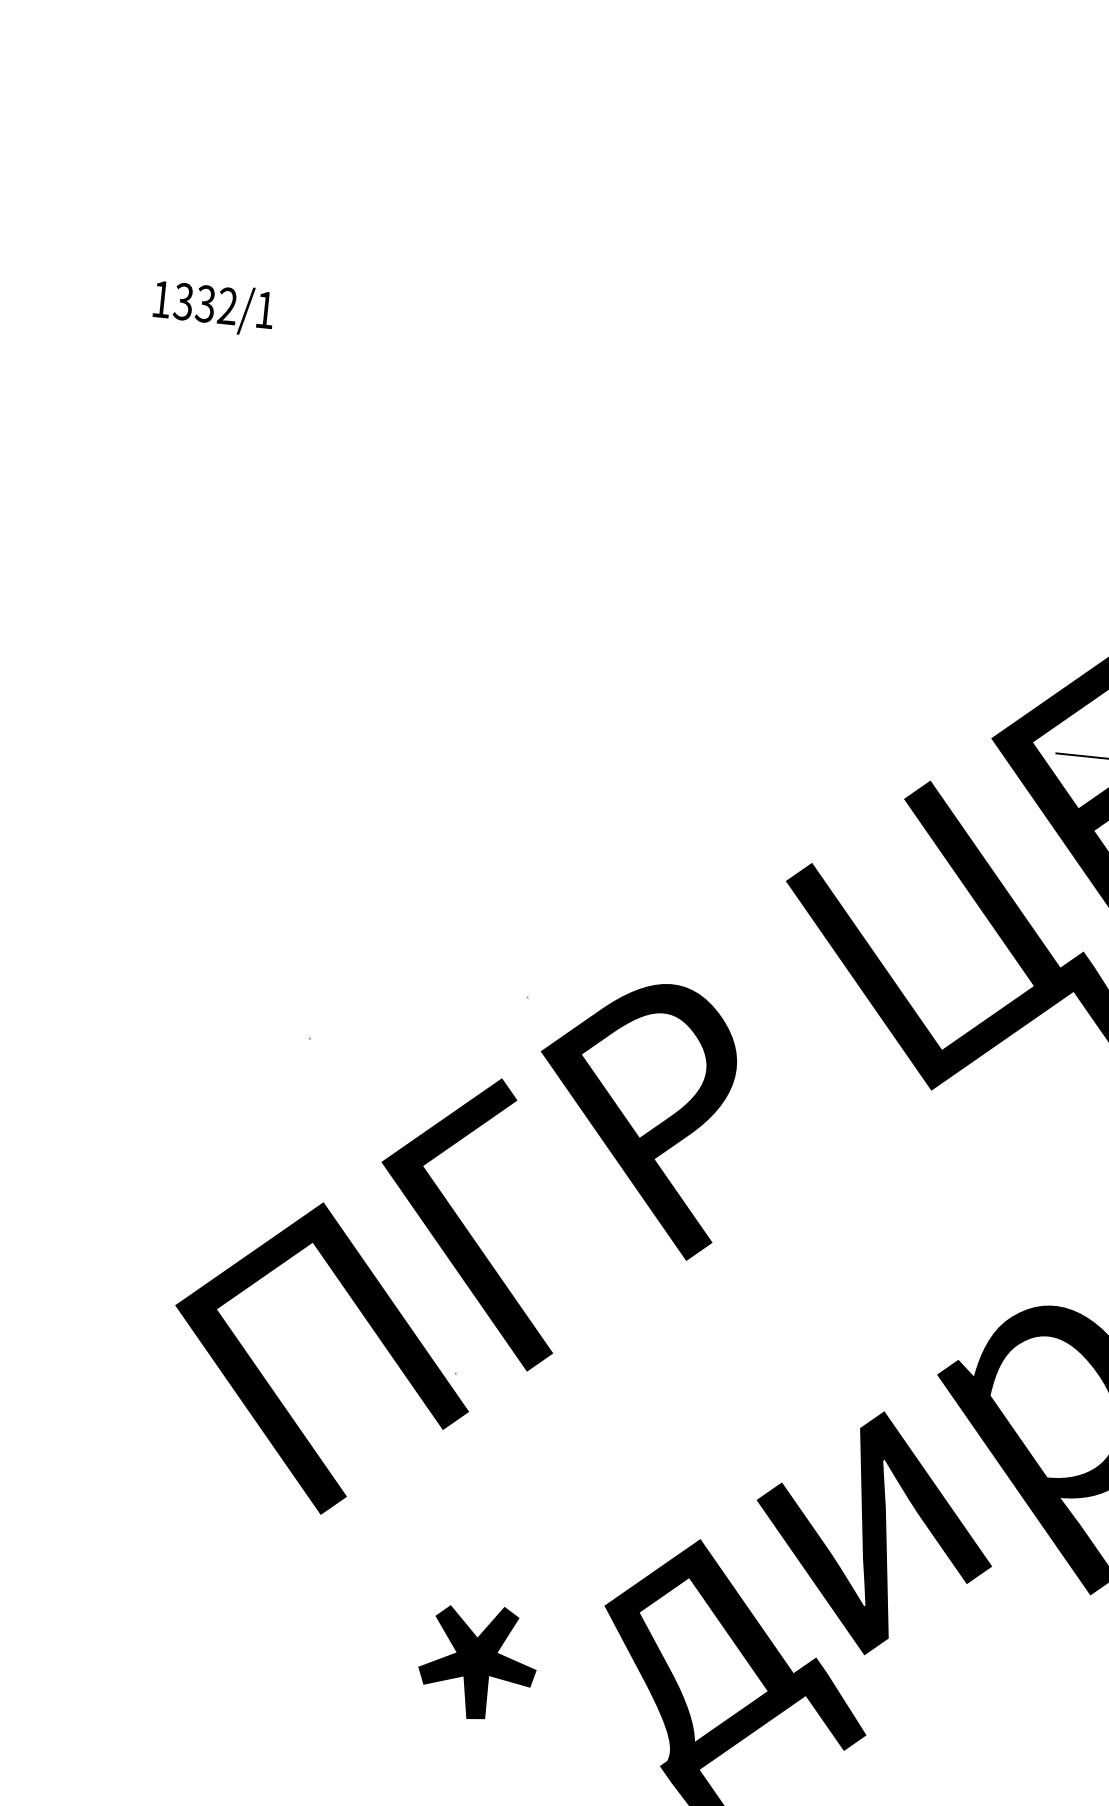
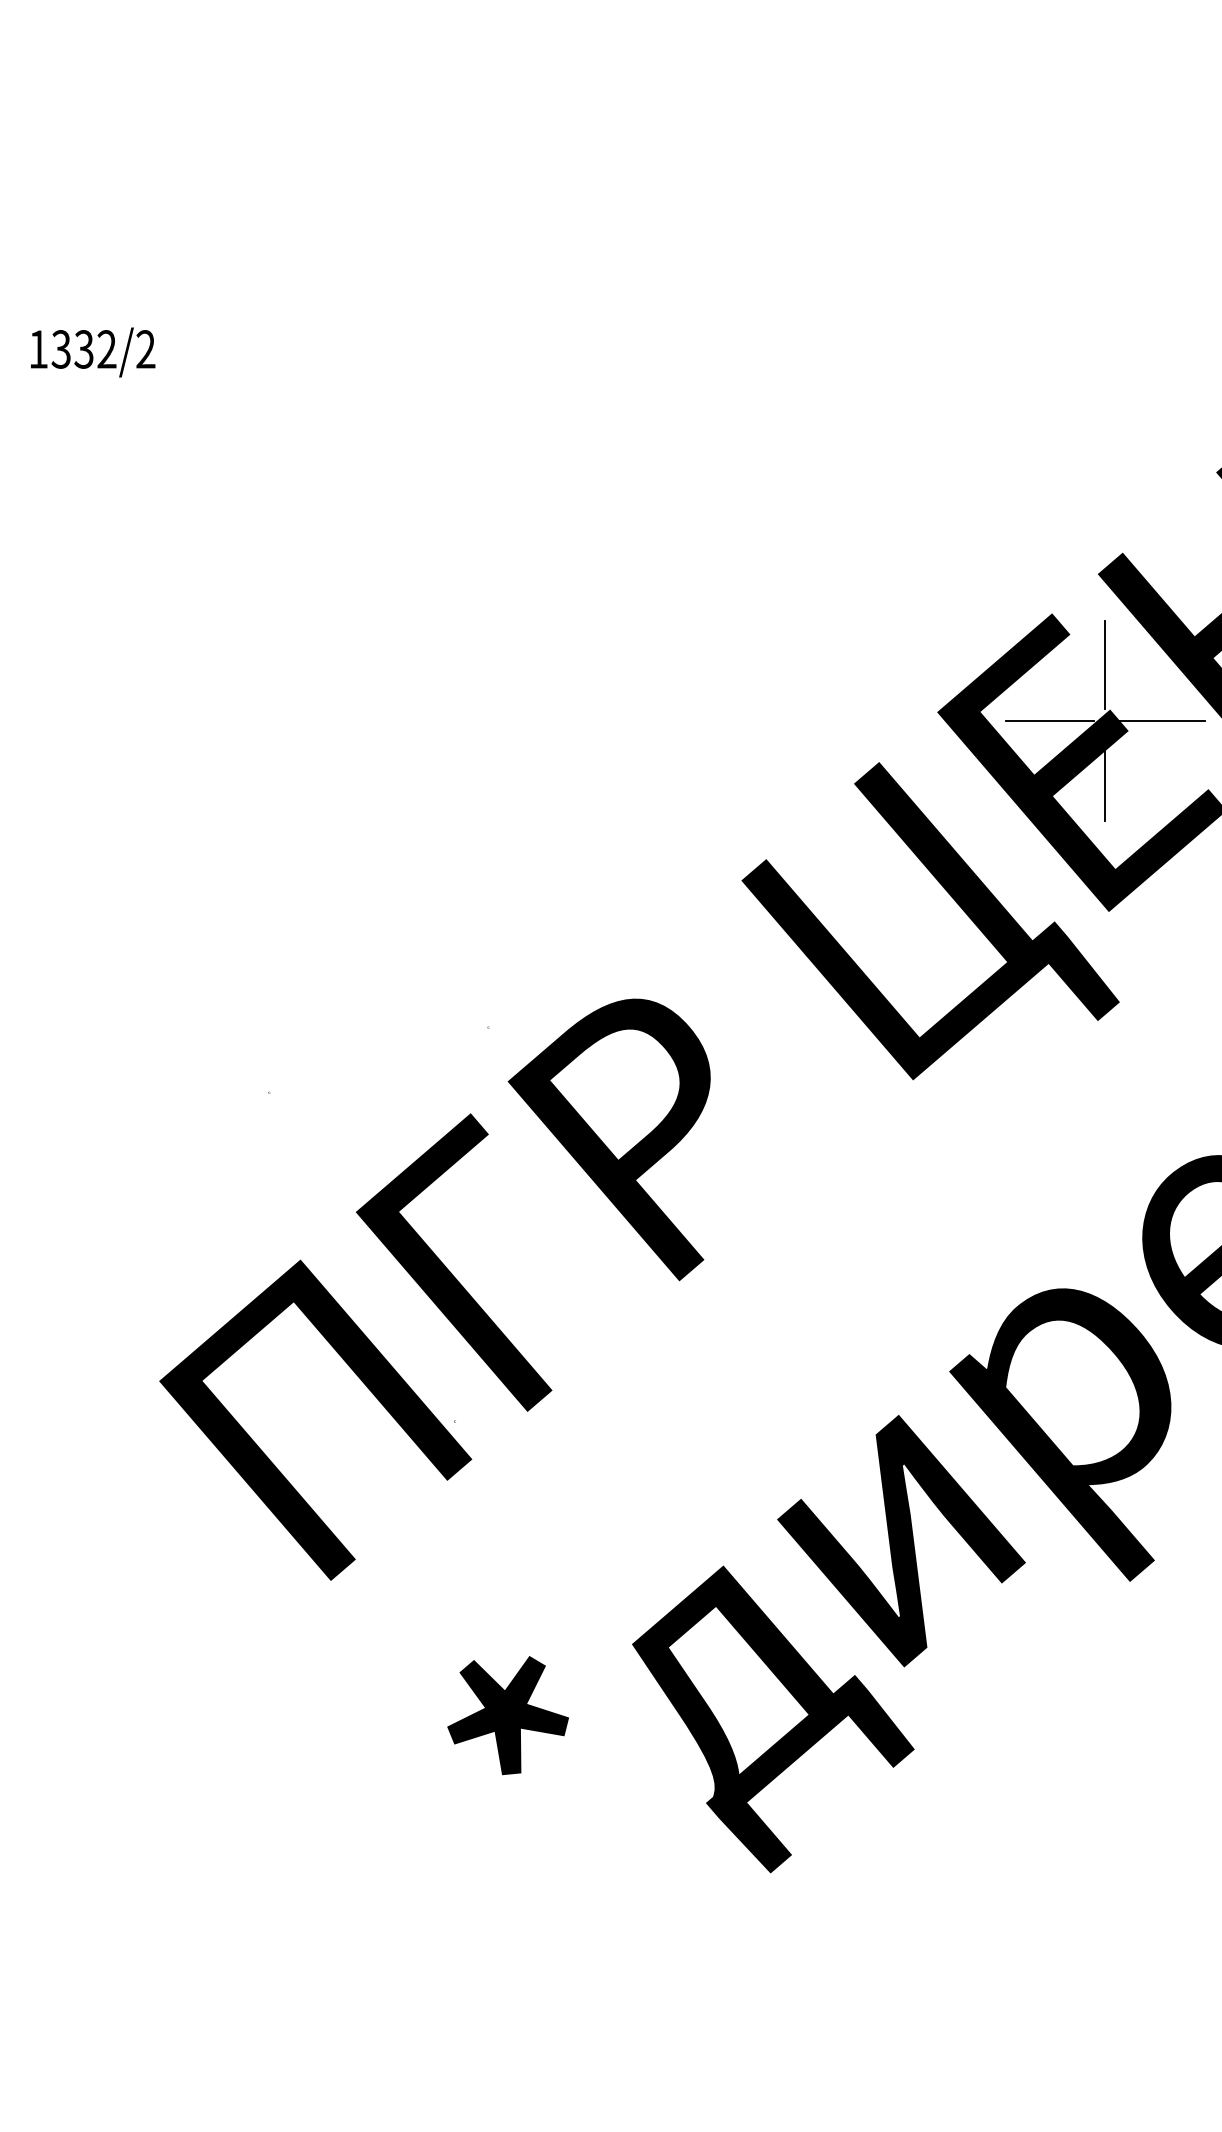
text: (264, 310) -> (145, 349), 1332/1 -> 1332/2

